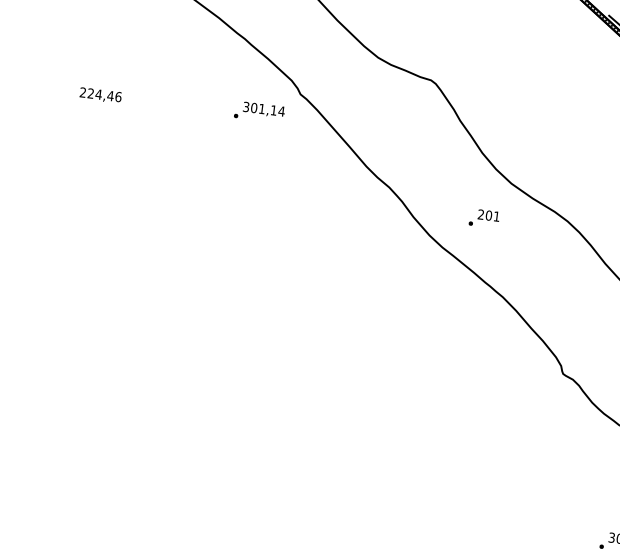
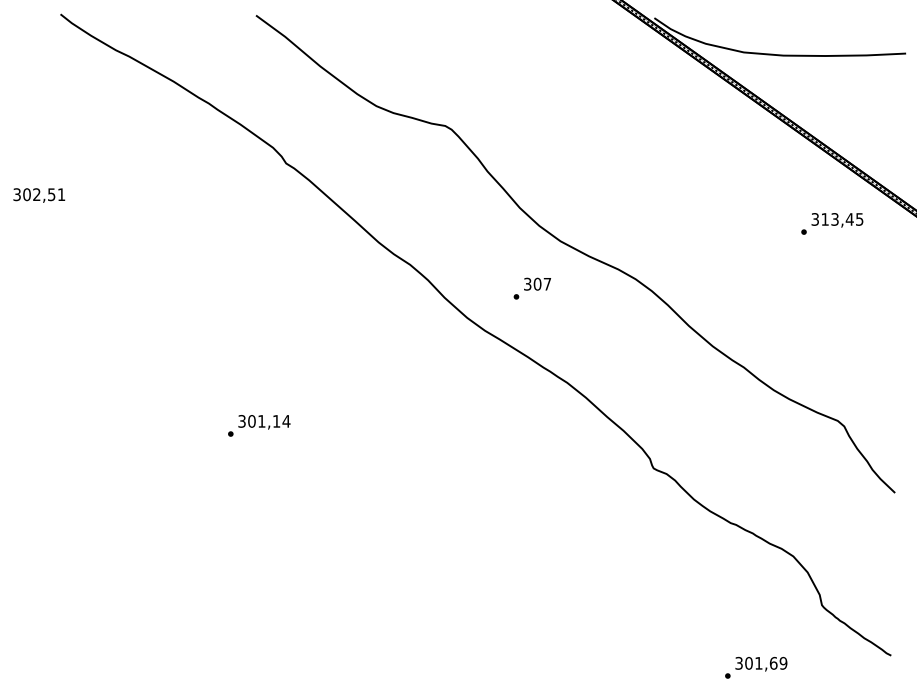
text: (100, 94) -> (39, 194), 224,46 -> 302,51
text: (259, 112) -> (259, 425), moved
text: (488, 215) -> (537, 284), 201 -> 307

